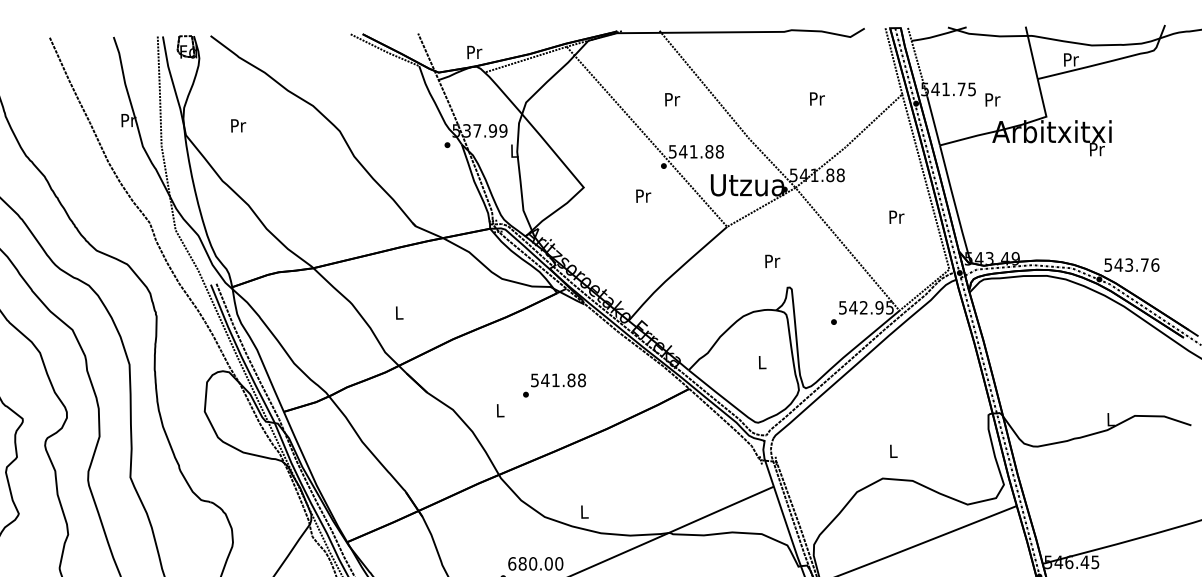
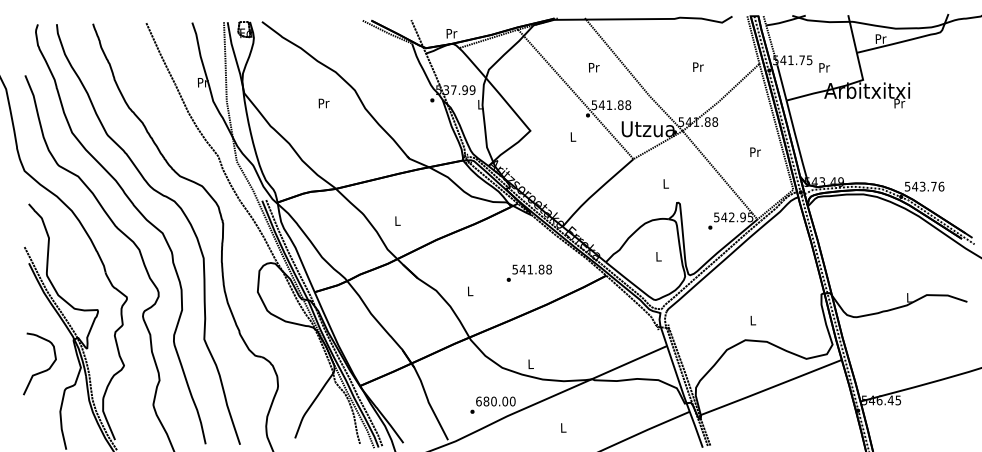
text: (237, 125) -> (323, 103), moved
text: (643, 195) -> (573, 136), Pr -> L
text: (773, 260) -> (666, 183), Pr -> L
text: (553, 384) -> (528, 272), moved

